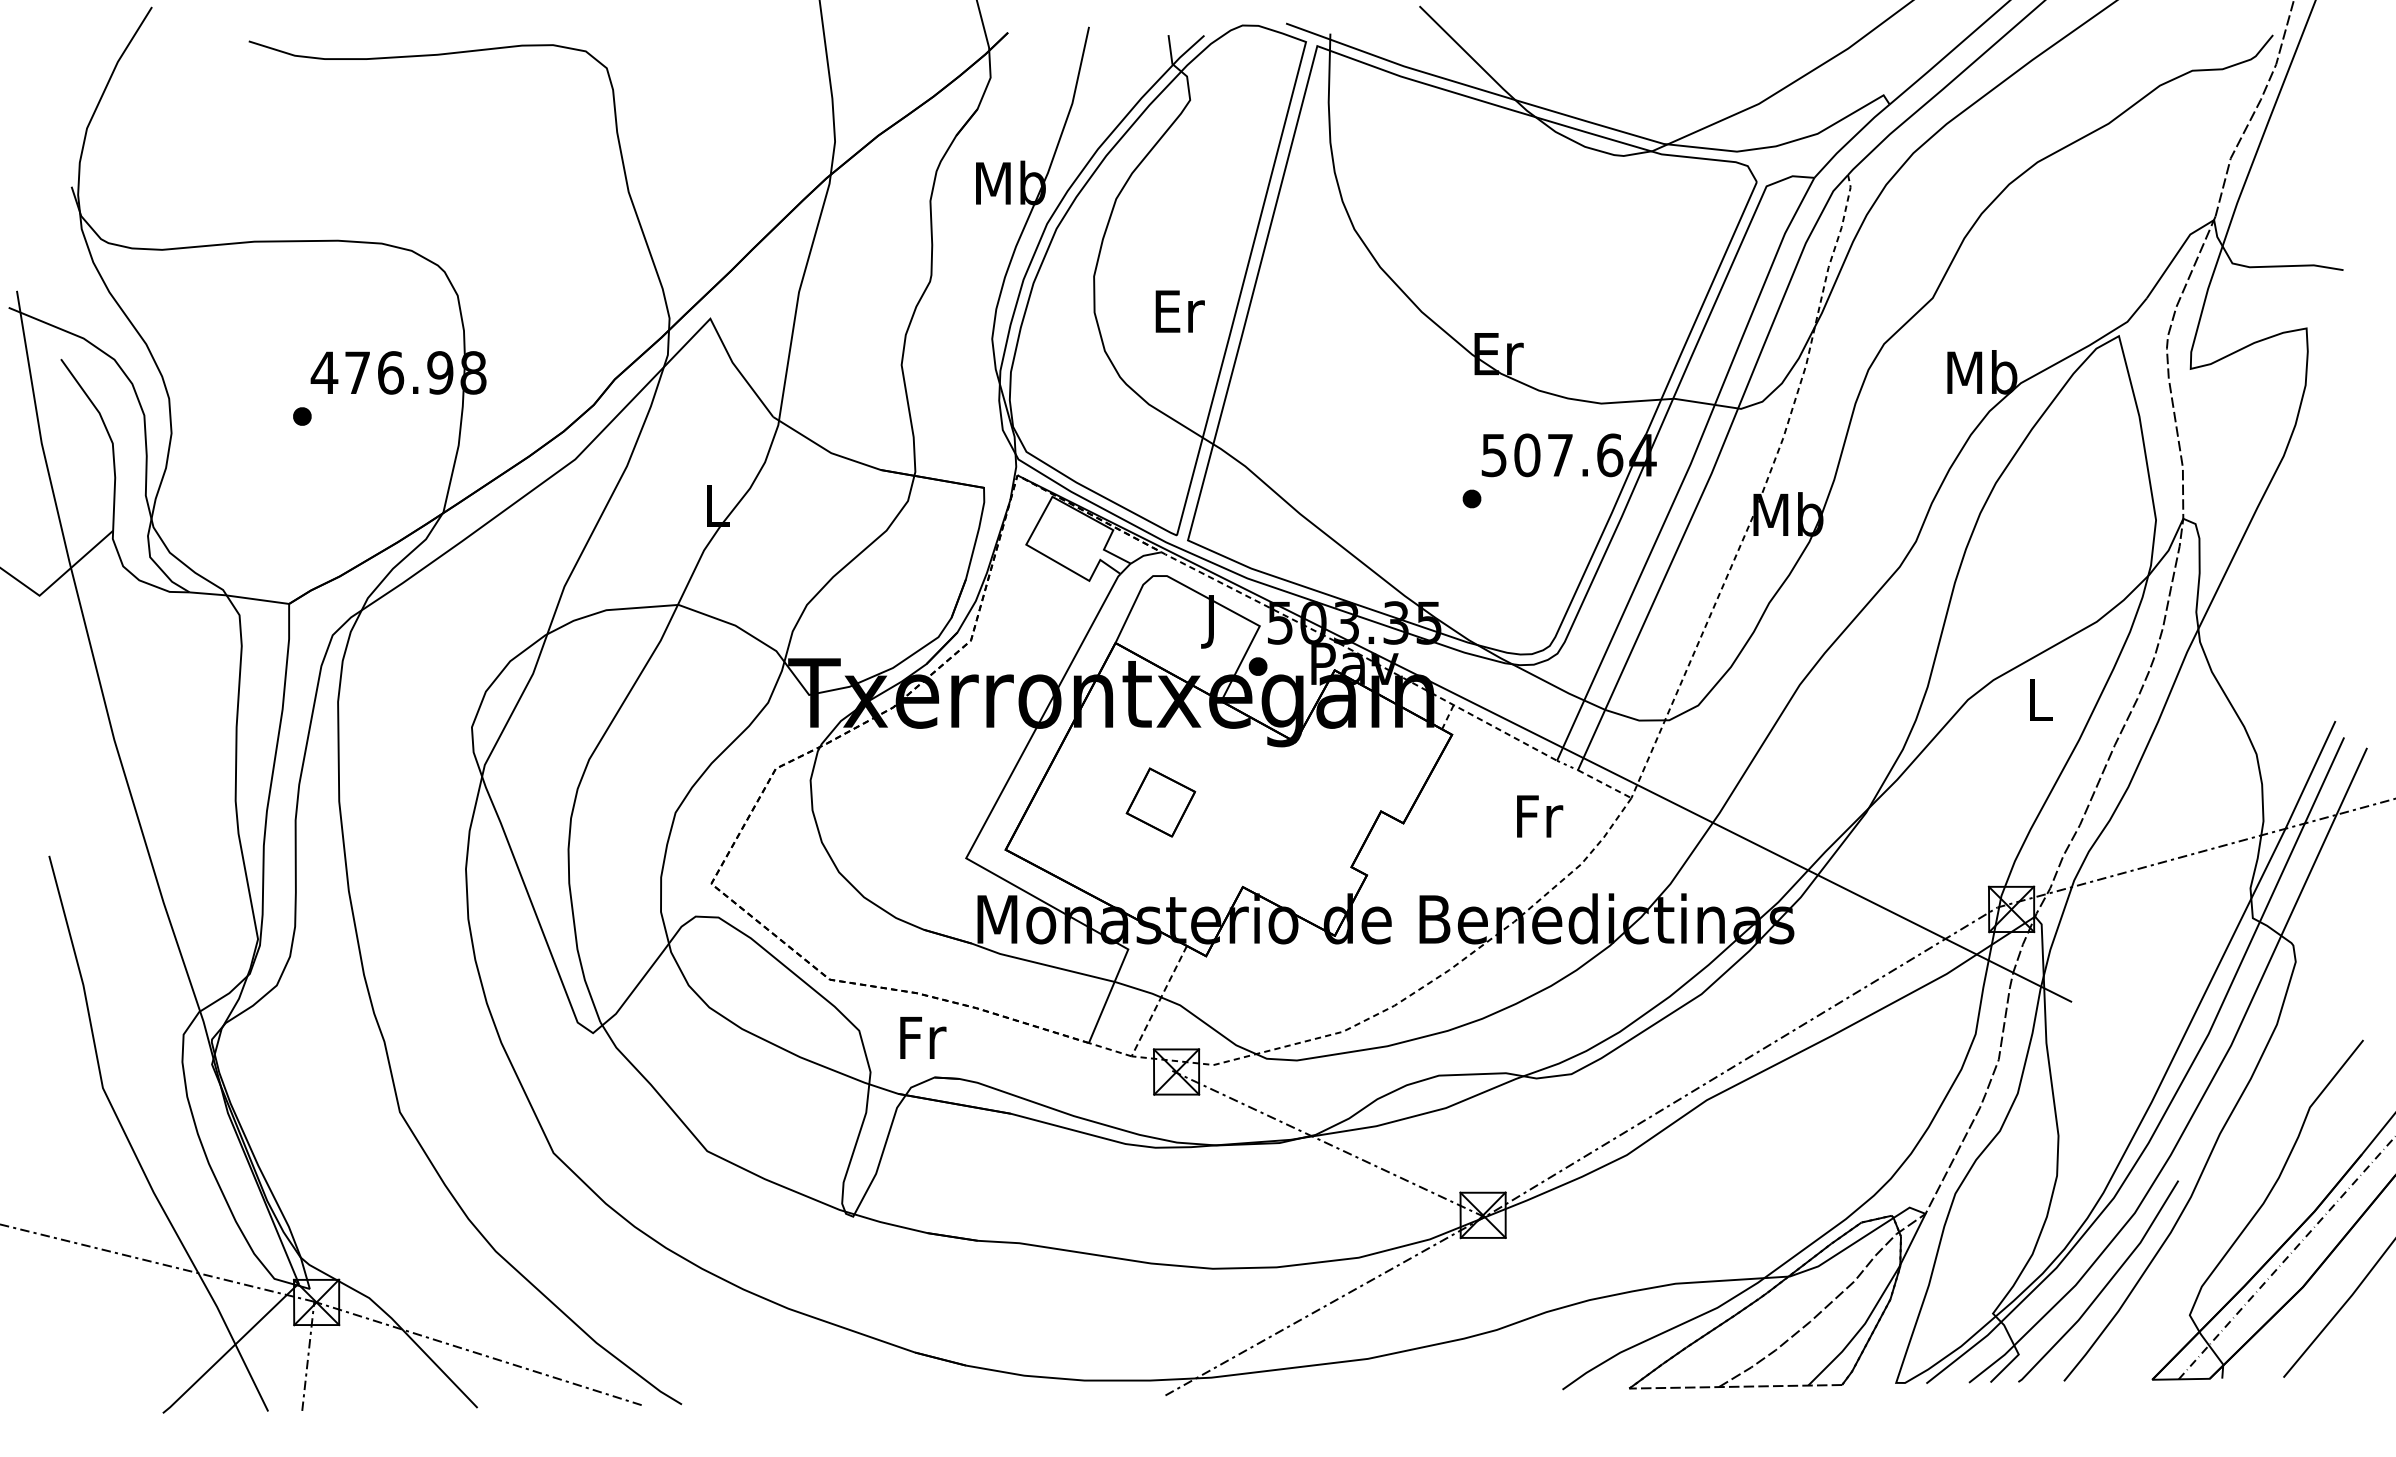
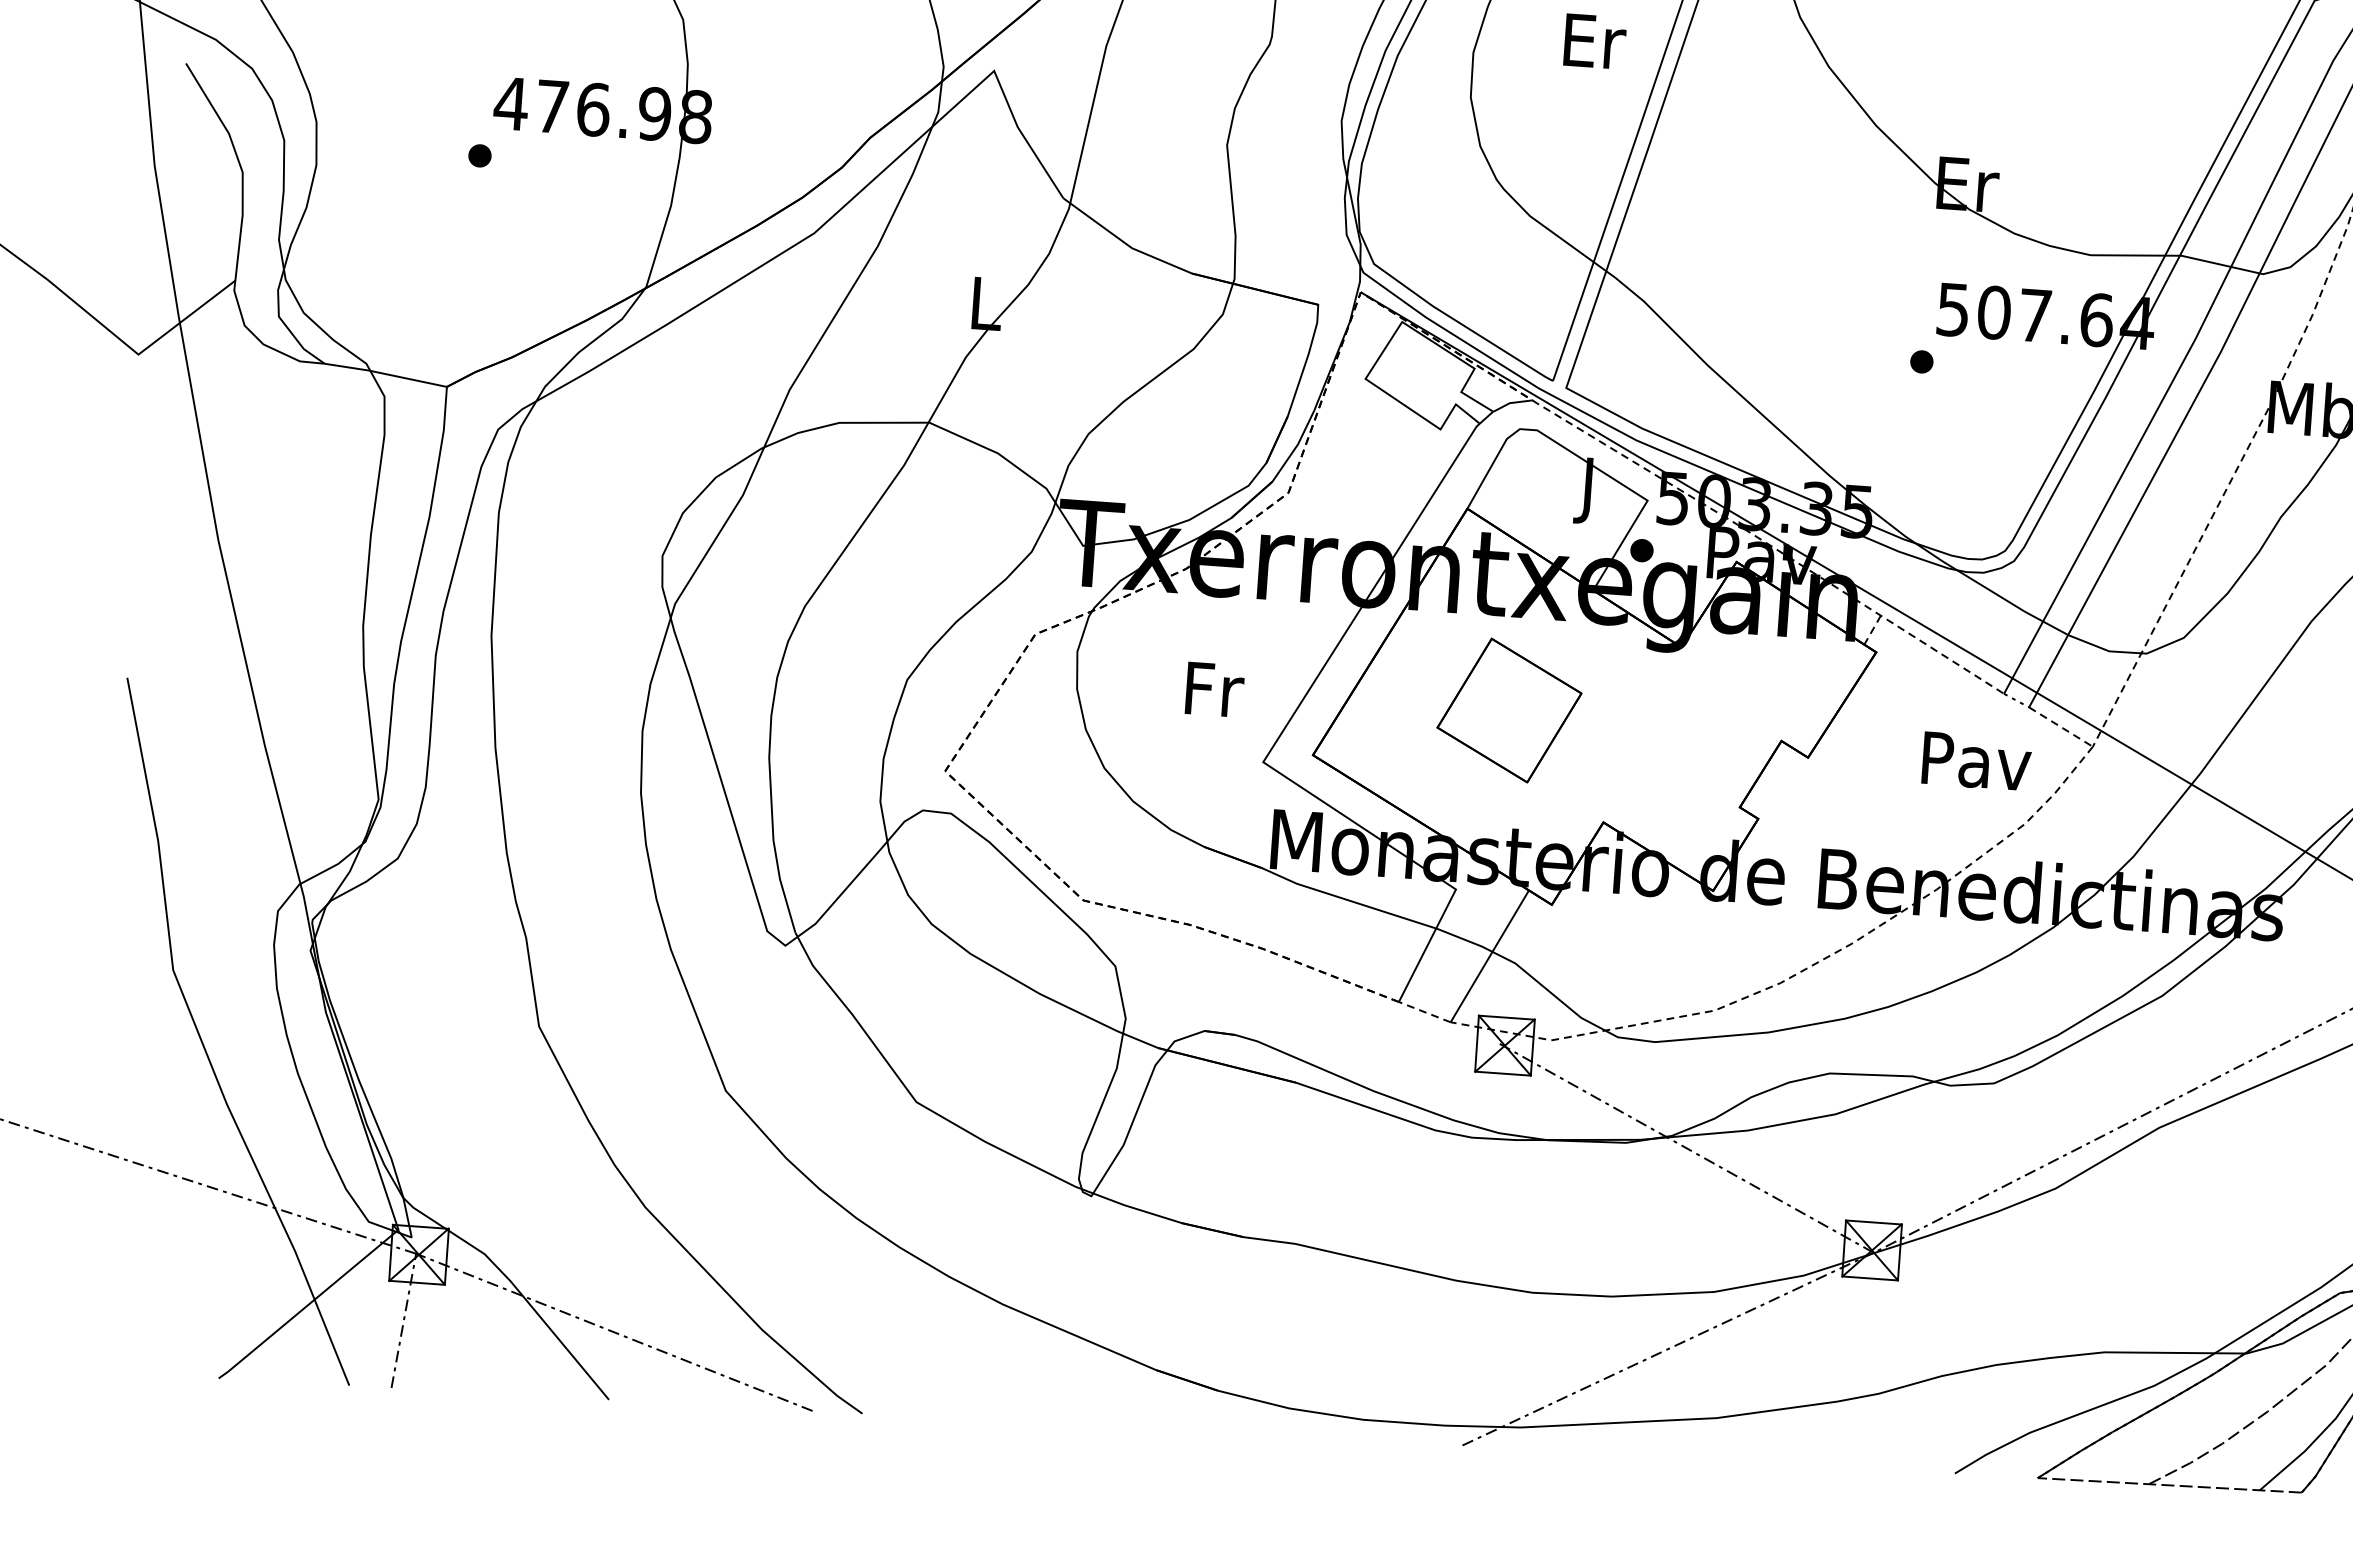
text: (1179, 311) -> (1594, 41), moved
part: (1160, 802) -> (1508, 710), size x1.67
text: (1538, 816) -> (1976, 761), Fr -> Pav
line: (1159, 1001) -> (1490, 956), dashed -> solid
text: (923, 1037) -> (1215, 689), moved

